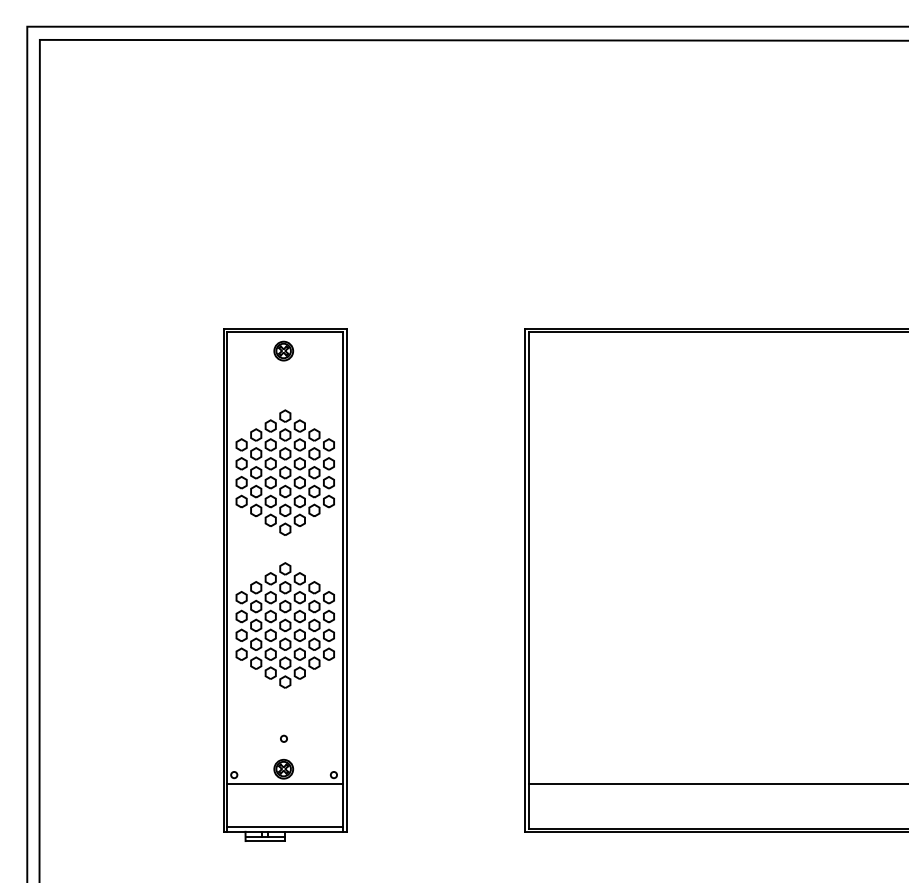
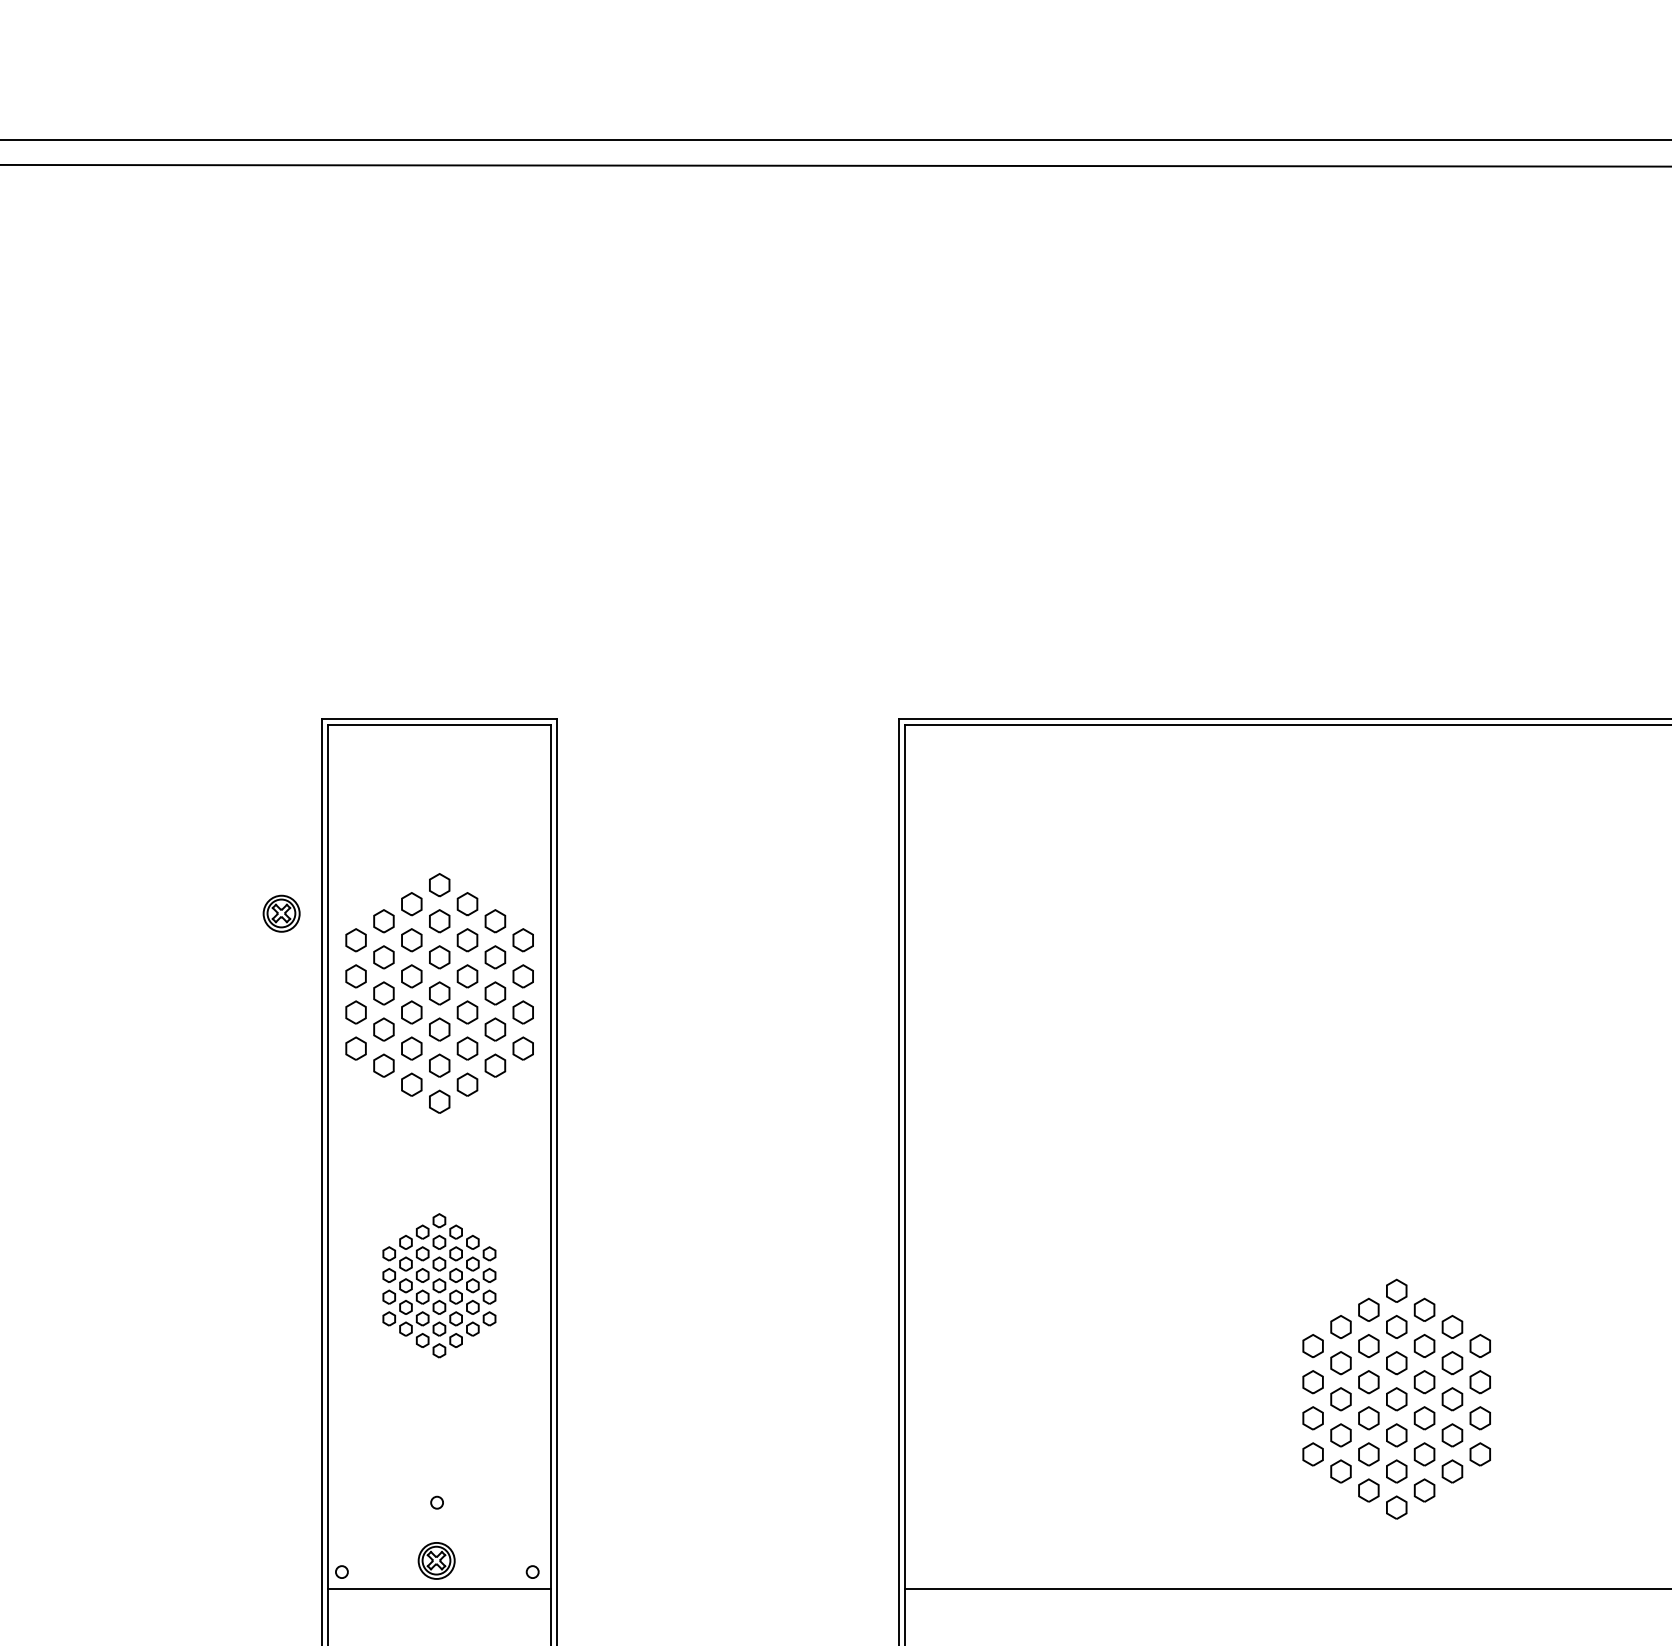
part: (283, 350) -> (281, 912), moved
part: (284, 625) -> (438, 1285), size x0.6
part: (784, 684) -> (1395, 1398), added

